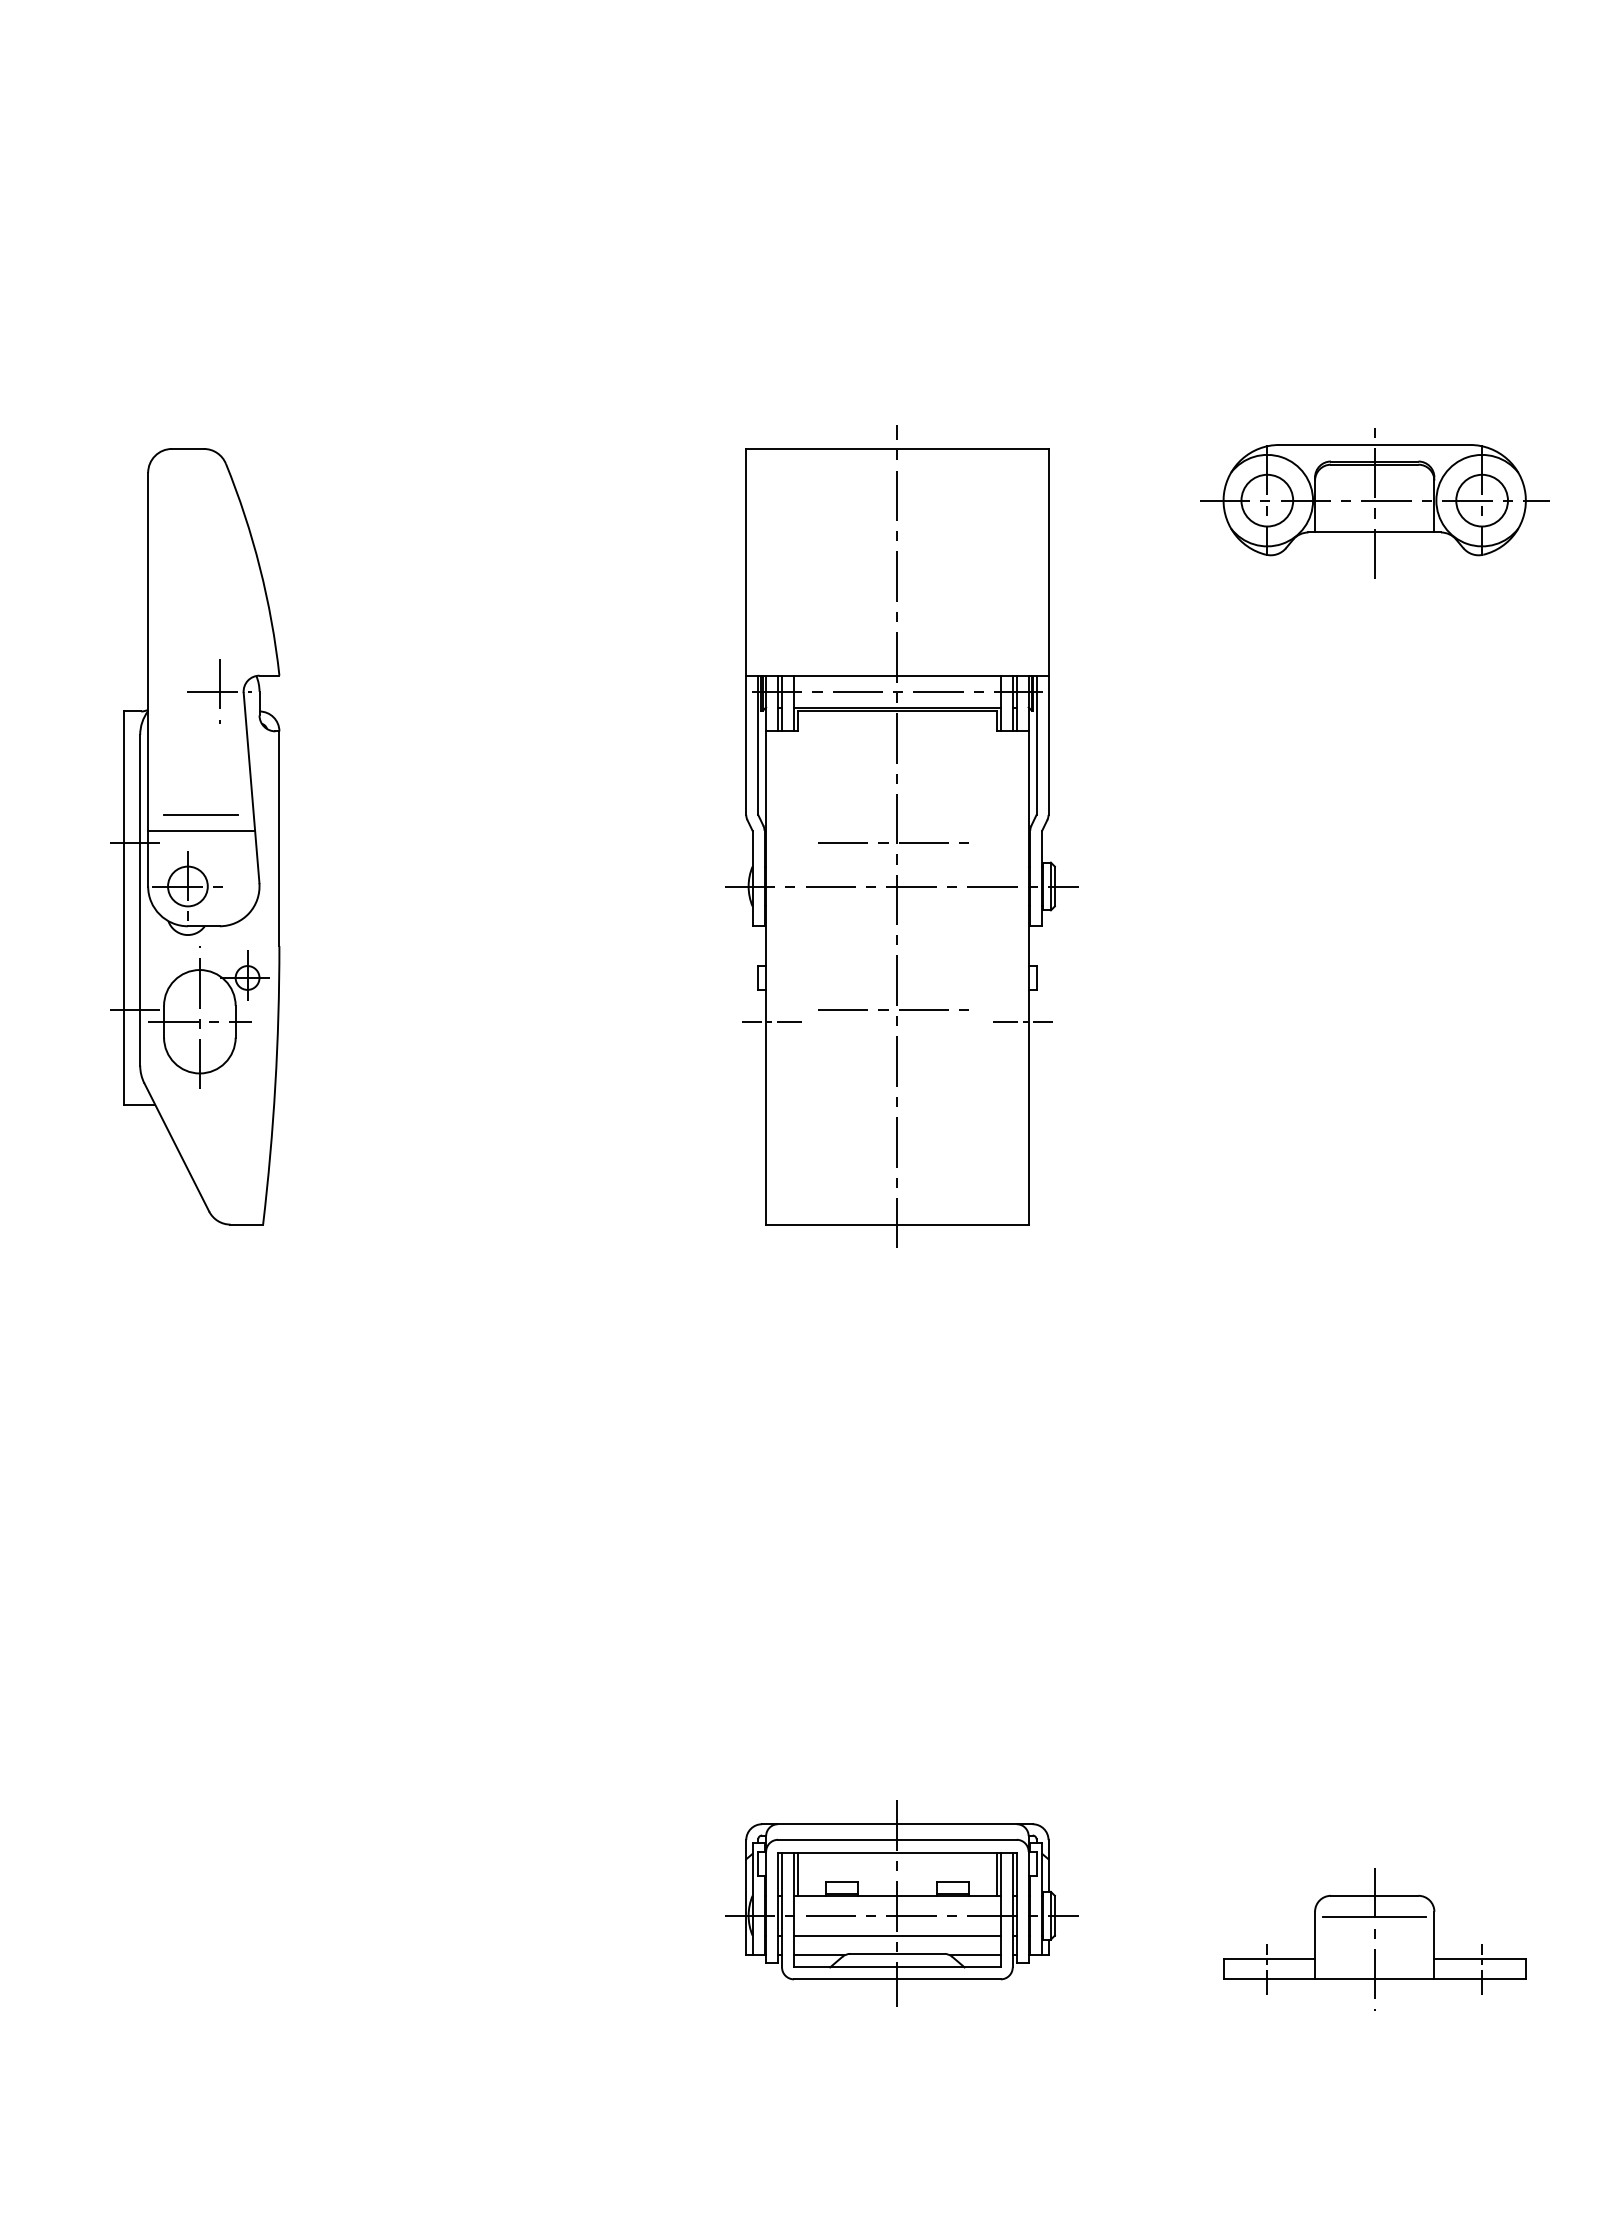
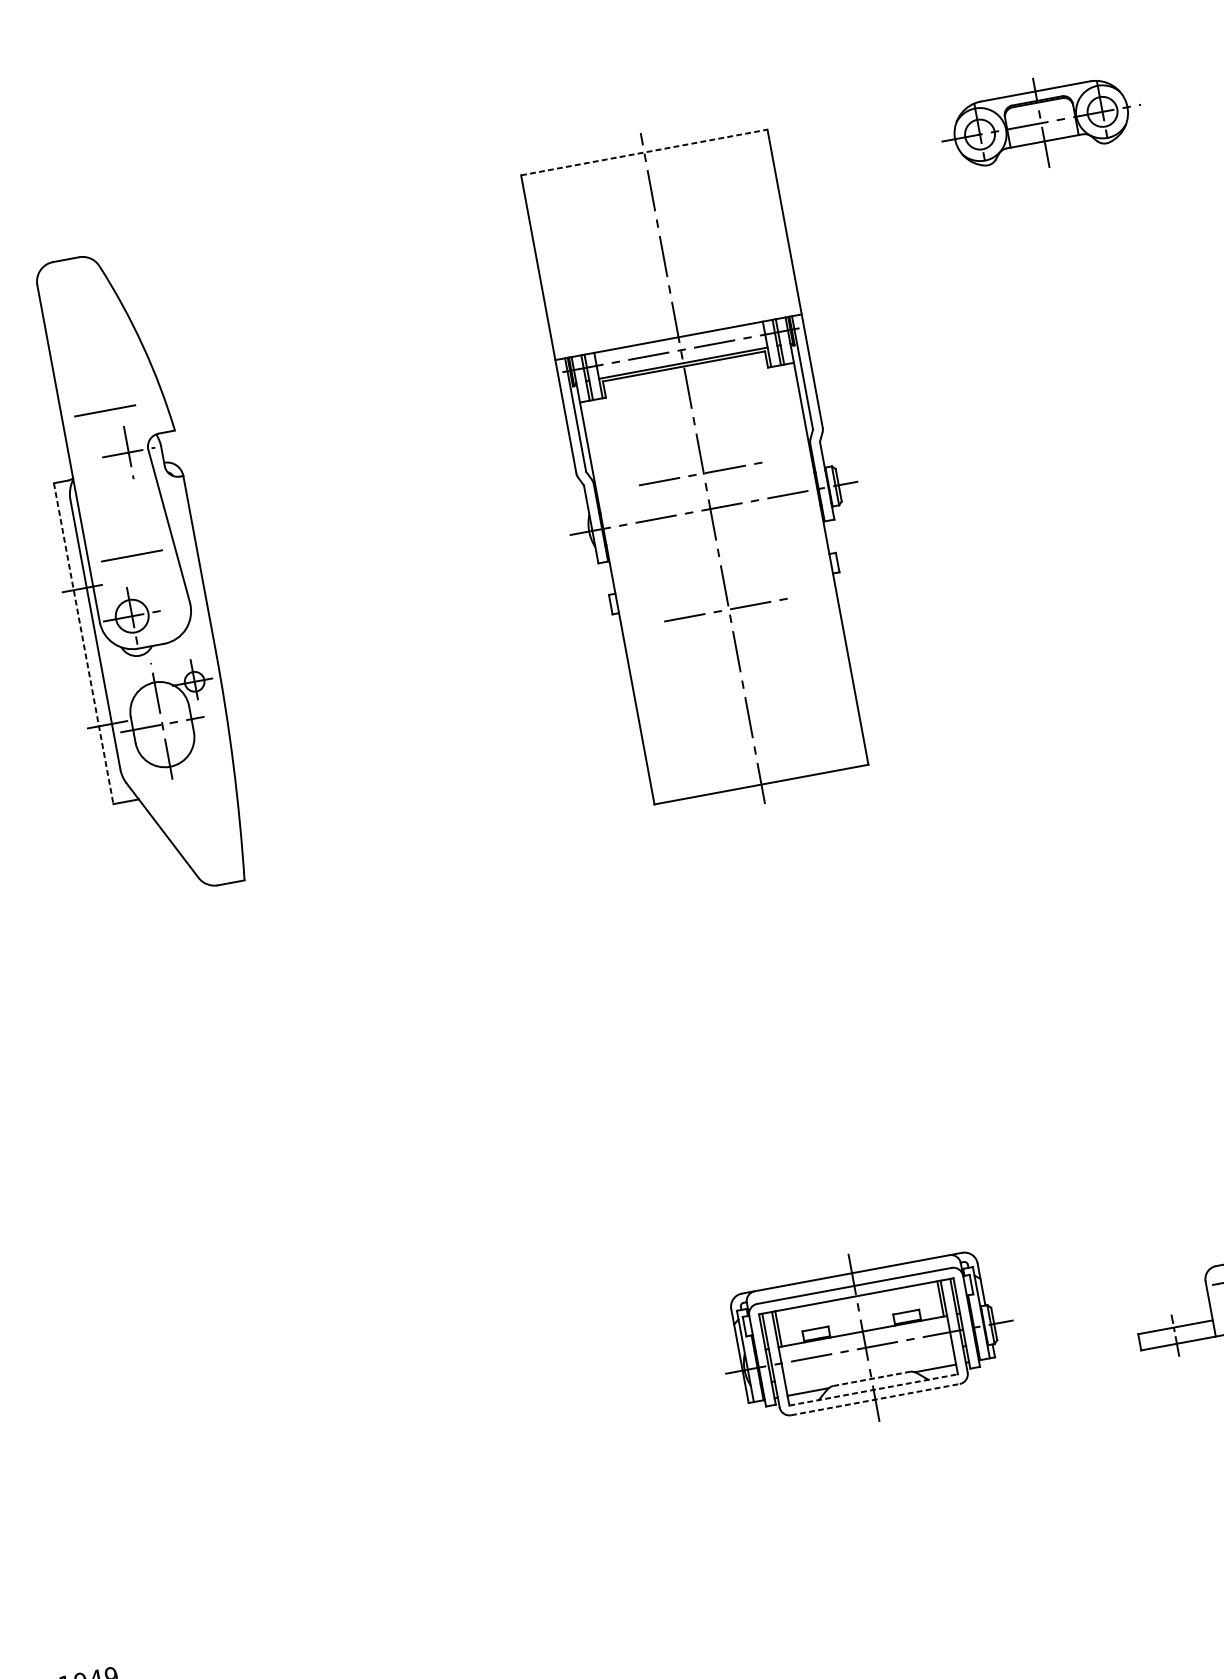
line: (897, 448) -> (644, 152), solid -> dashed
part: (1374, 503) -> (1041, 124), size x0.7
line: (200, 636) -> (104, 410), added
line: (201, 830) -> (134, 568), removed
line: (124, 908) -> (83, 643), solid -> dashed
line: (771, 1021) -> (628, 638), removed
line: (1022, 1021) -> (832, 600), removed
line: (896, 1935) -> (868, 1364), removed
line: (897, 1953) -> (871, 1378), solid -> dashed
line: (897, 1967) -> (873, 1389), solid -> dashed
line: (897, 1979) -> (875, 1399), solid -> dashed

